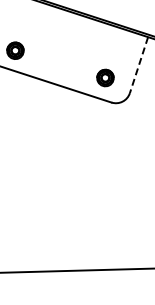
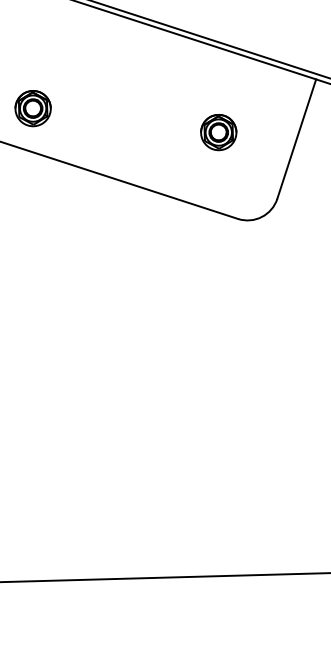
line: (138, 65) -> (295, 139), dashed -> solid
part: (105, 77) -> (218, 131), moved

